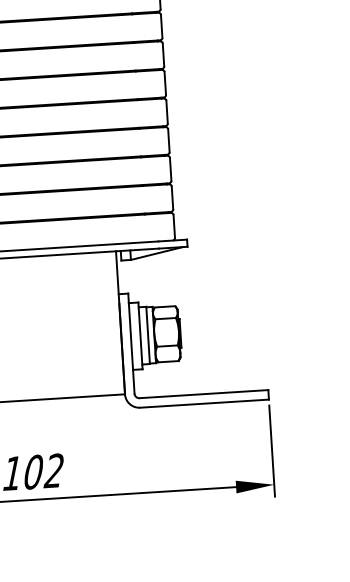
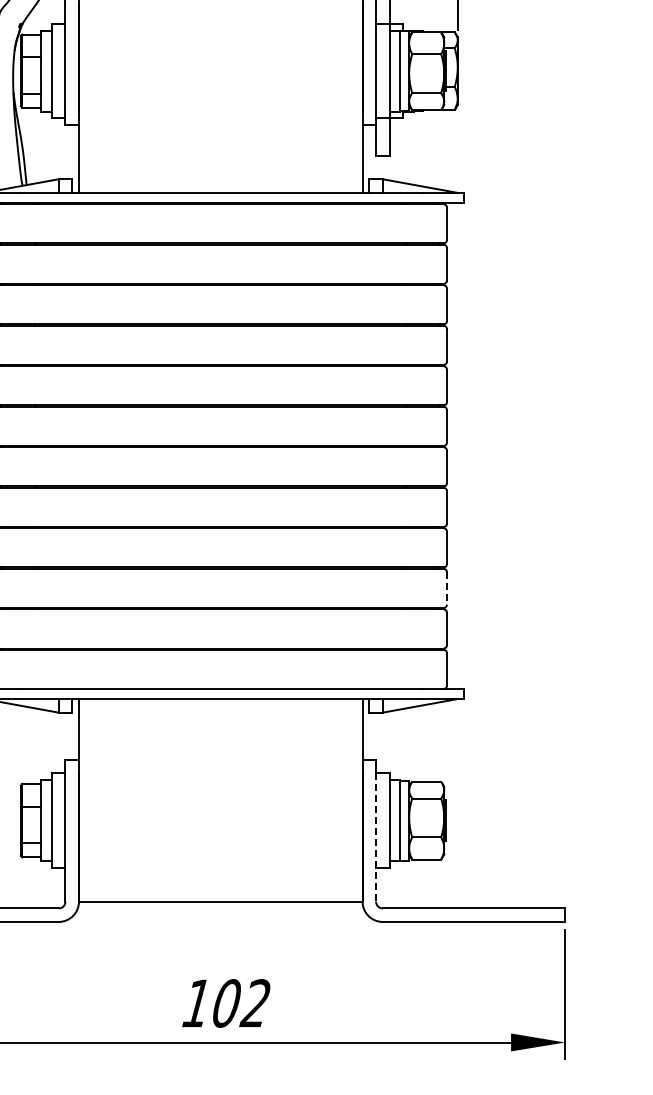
line: (170, 169) -> (446, 588), solid -> dashed
line: (132, 349) -> (376, 838), solid -> dashed

